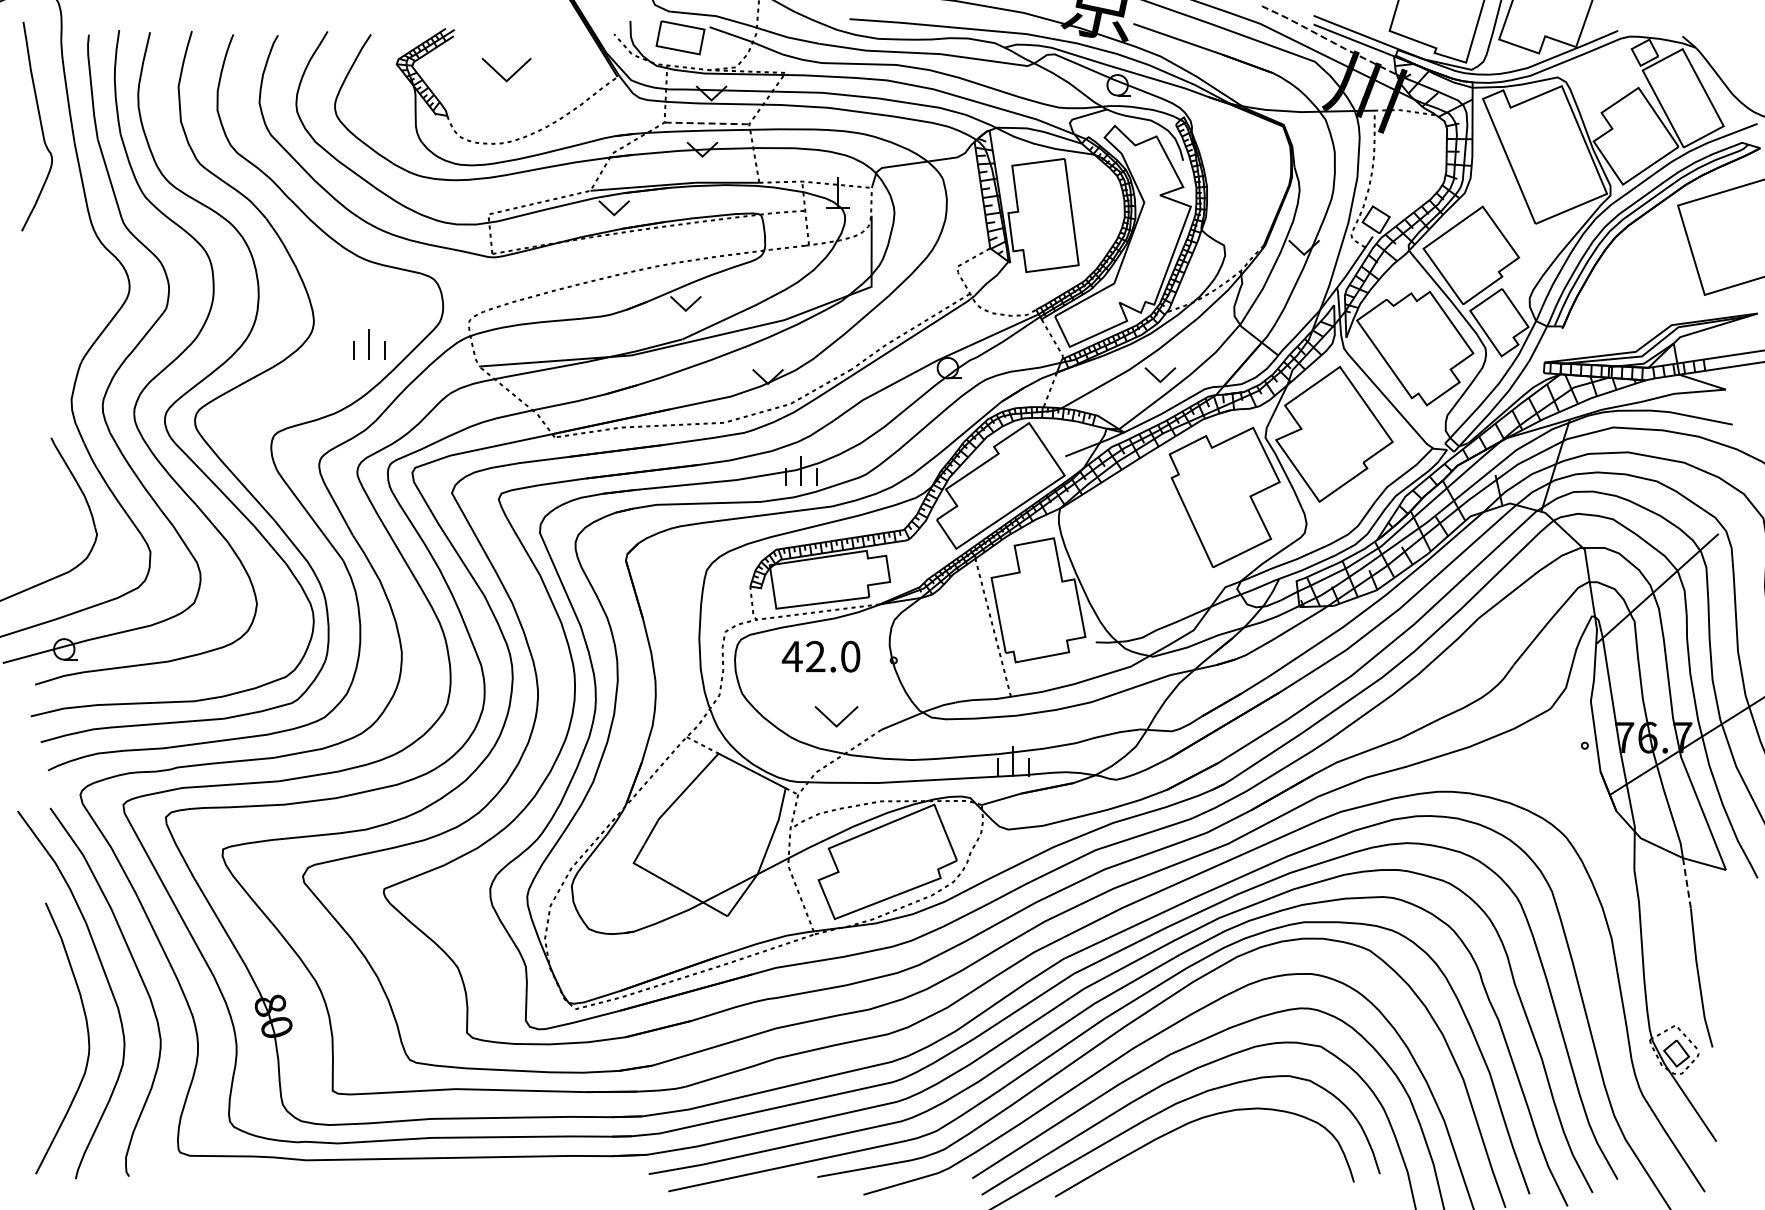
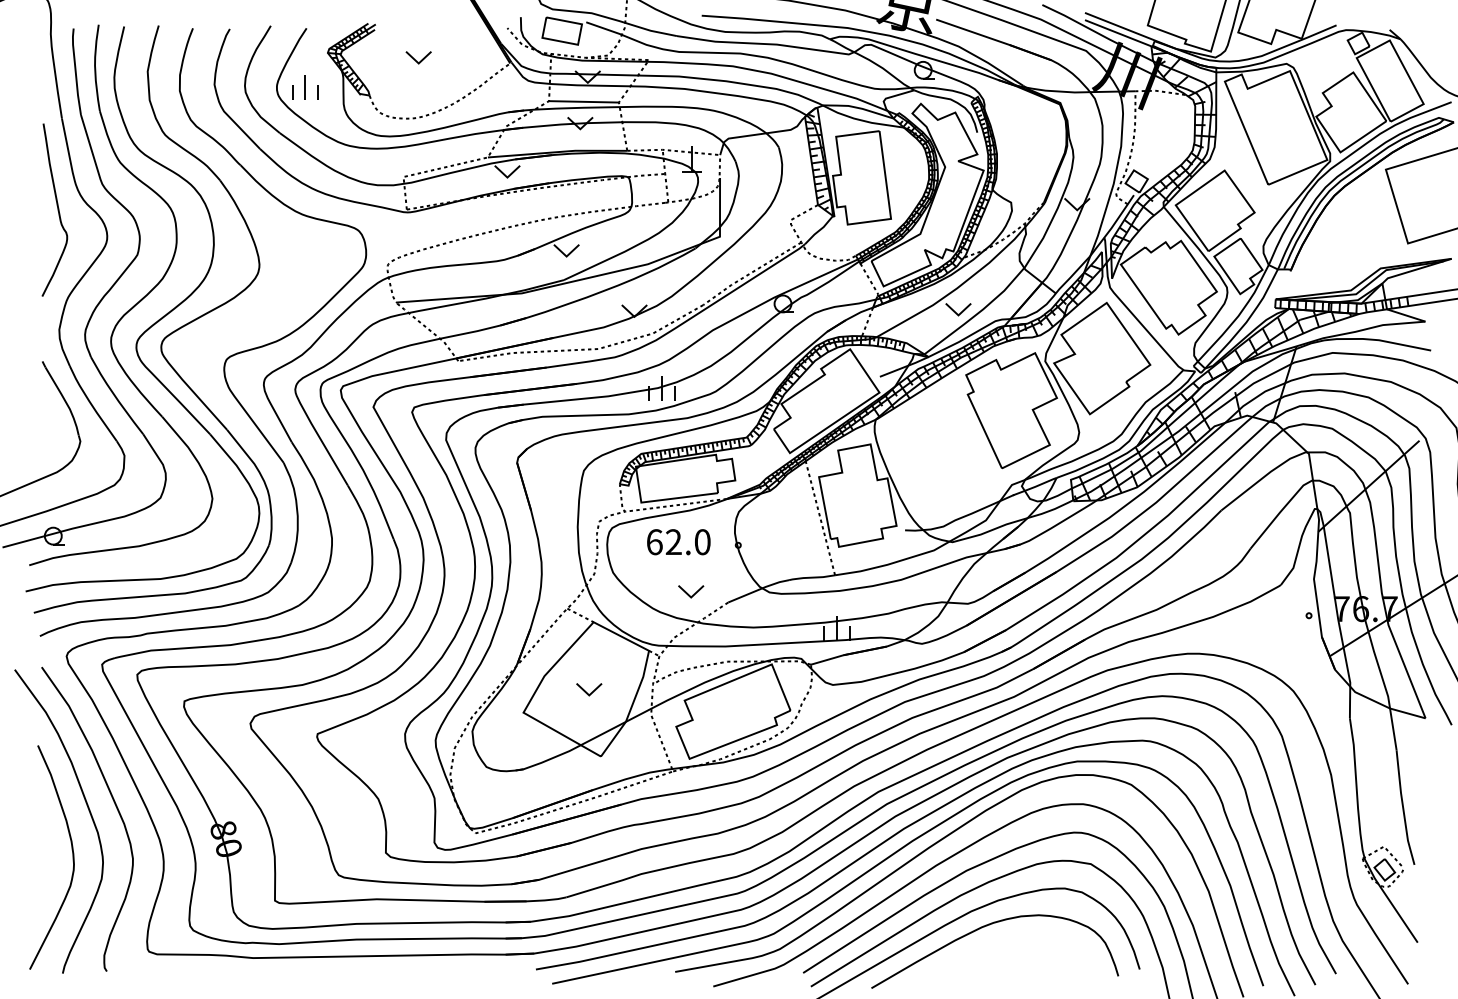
line: (1329, 40) -> (1098, 33), dashed -> solid
part: (506, 69) -> (418, 57), size x0.62
line: (707, 123) -> (584, 101), dashed -> solid
curve: (40, 126) -> (57, 210), moved
part: (369, 344) -> (305, 87), moved
text: (791, 656) -> (653, 542), 42.0 -> 62.0
part: (836, 716) -> (691, 591), size x0.71
part: (712, 835) -> (588, 689), added
line: (1686, 883) -> (1392, 729), dashed -> solid

